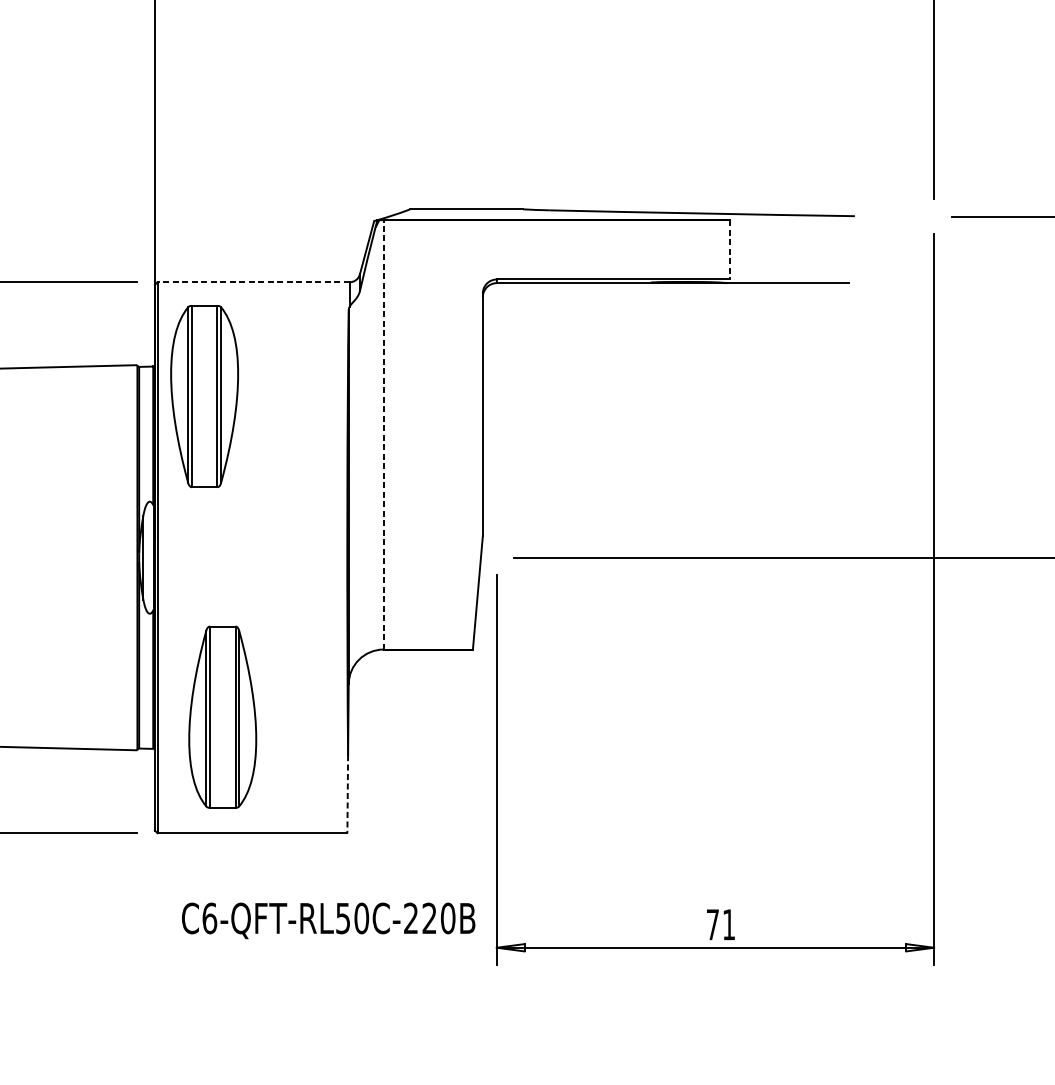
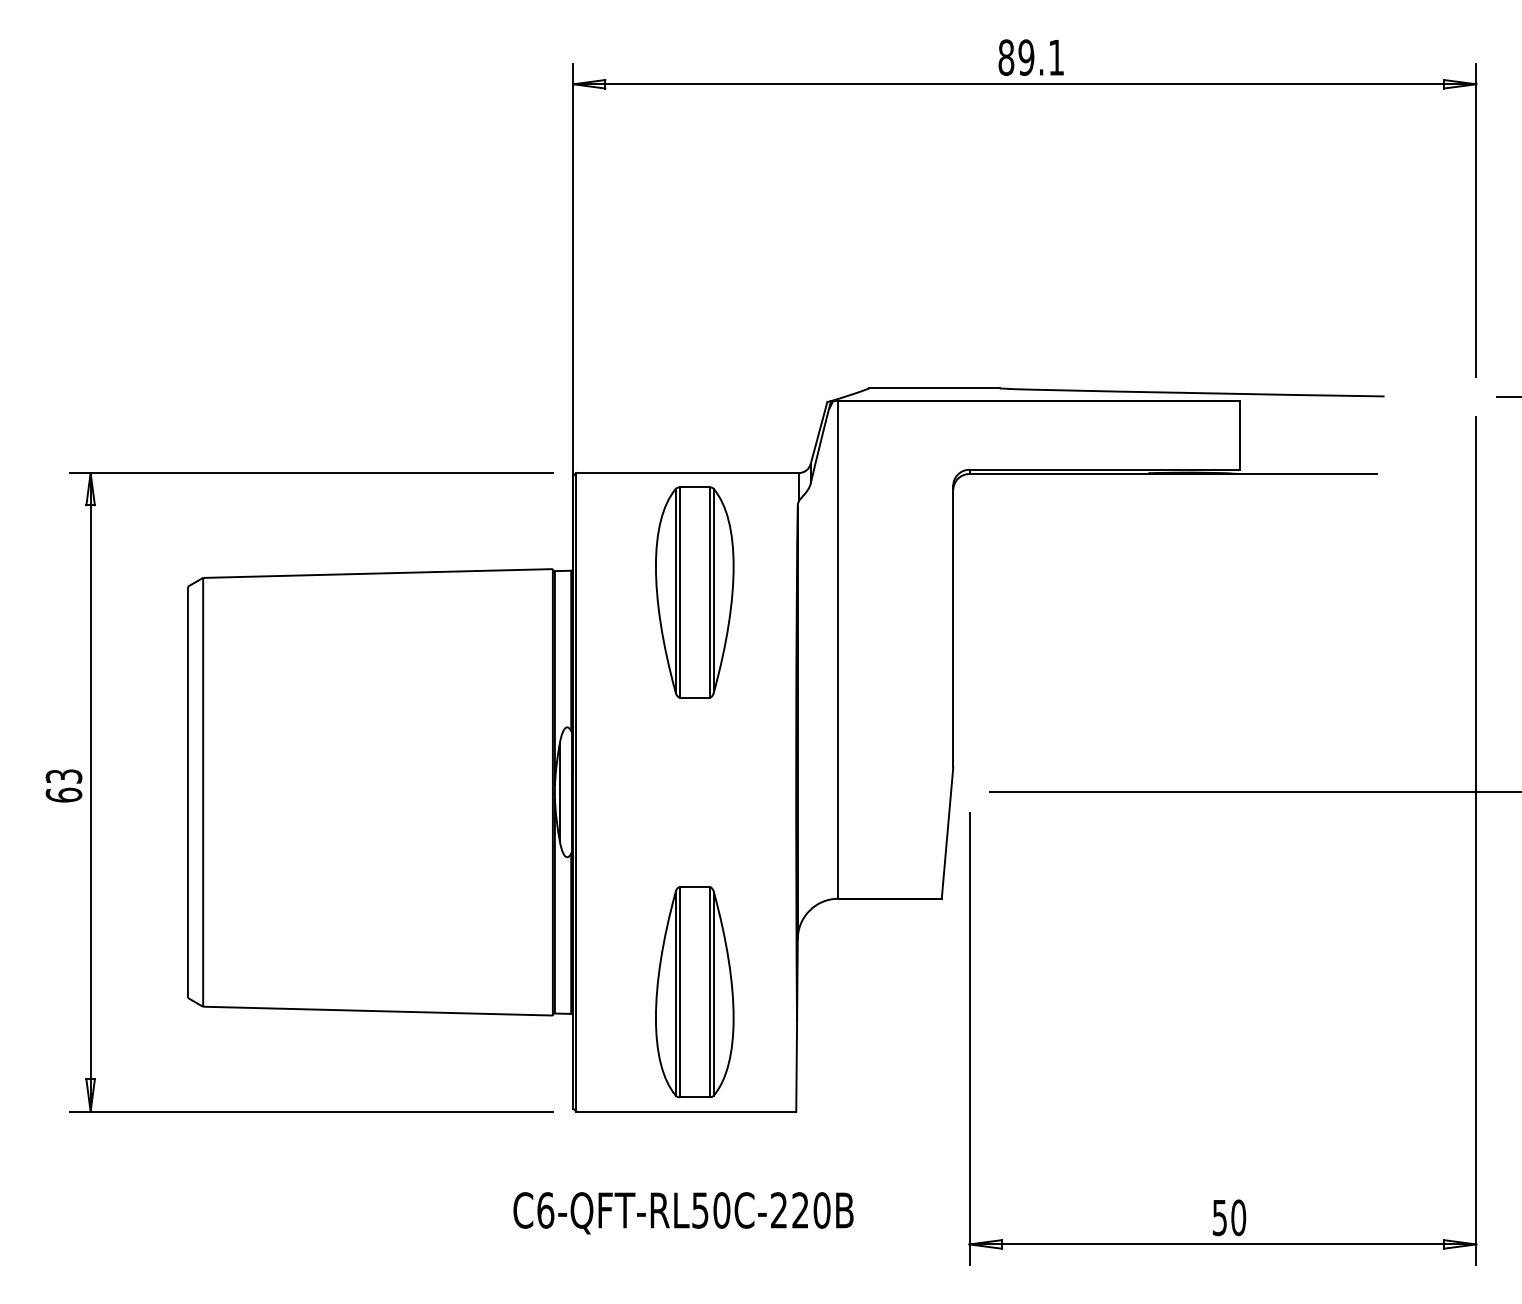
line: (729, 249) -> (1239, 435), dashed -> solid
line: (253, 282) -> (687, 473), dashed -> solid
part: (204, 396) -> (694, 592), moved
line: (383, 434) -> (838, 649), dashed -> solid
part: (222, 717) -> (694, 992), moved
line: (347, 794) -> (796, 1066), dashed -> solid
text: (328, 921) -> (683, 1213), moved
text: (721, 924) -> (1229, 1217), 71 -> 50

